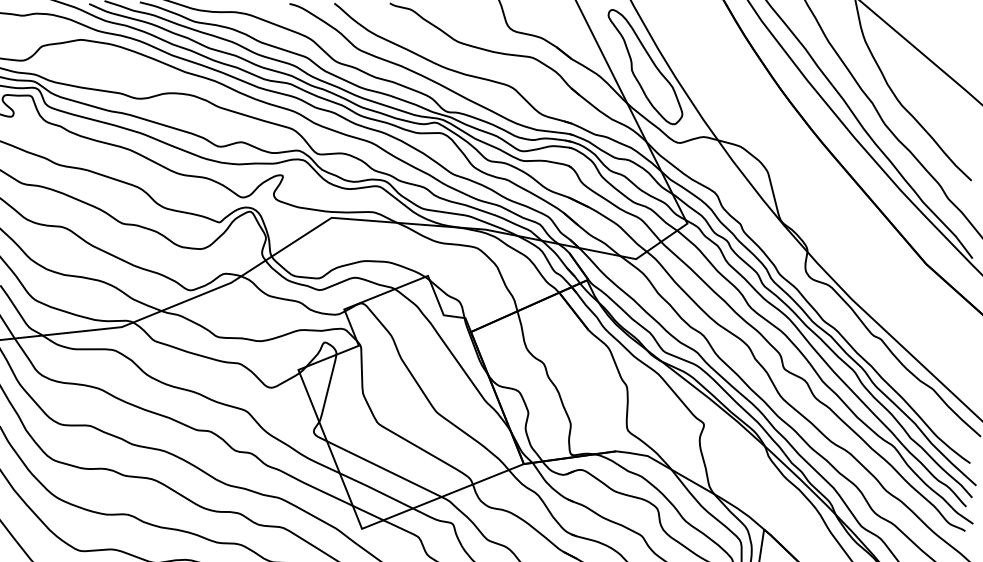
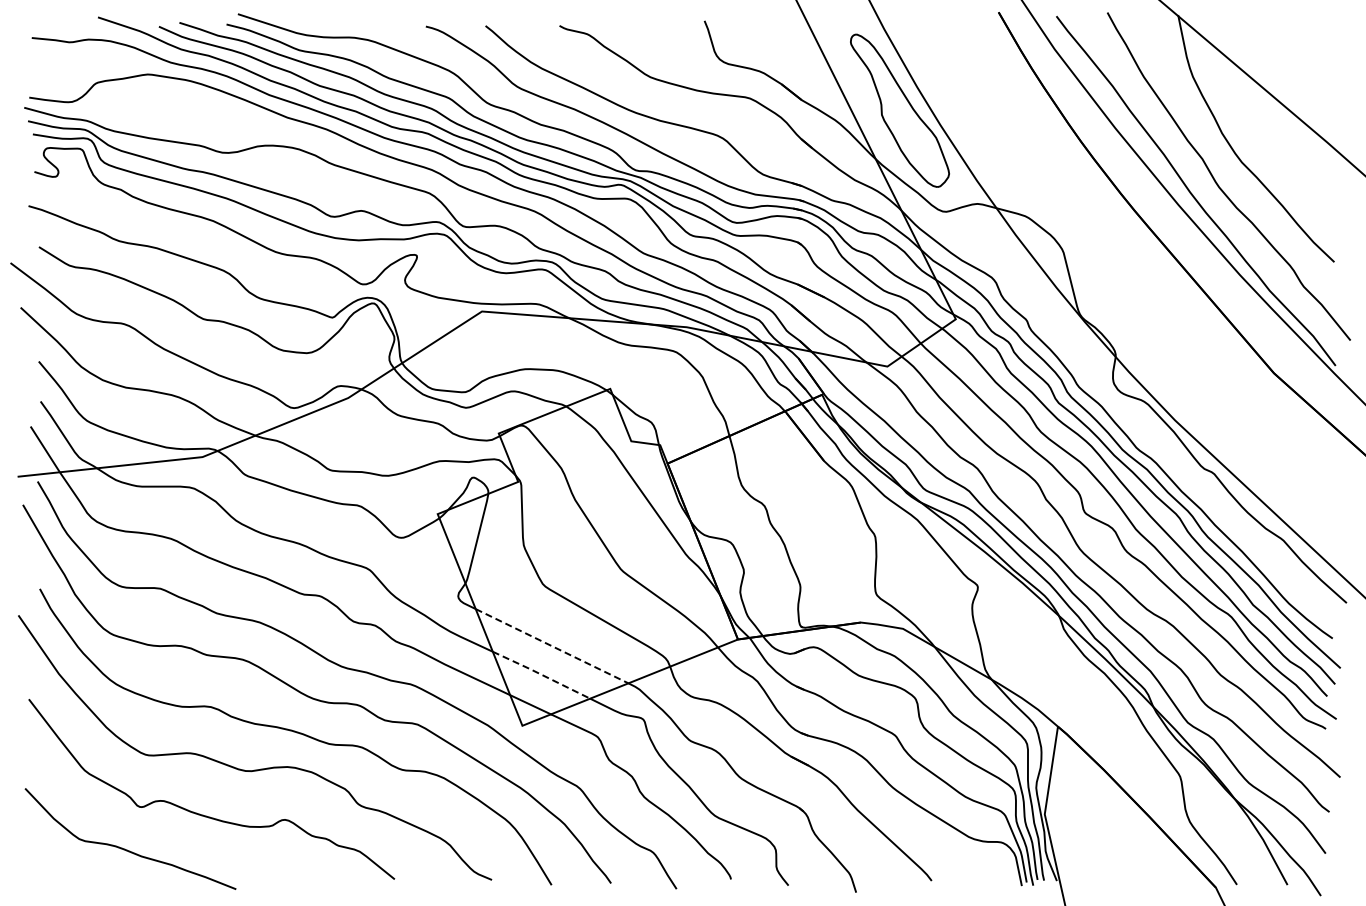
line: (384, 469) -> (552, 646), solid -> dashed
line: (376, 490) -> (541, 674), solid -> dashed

